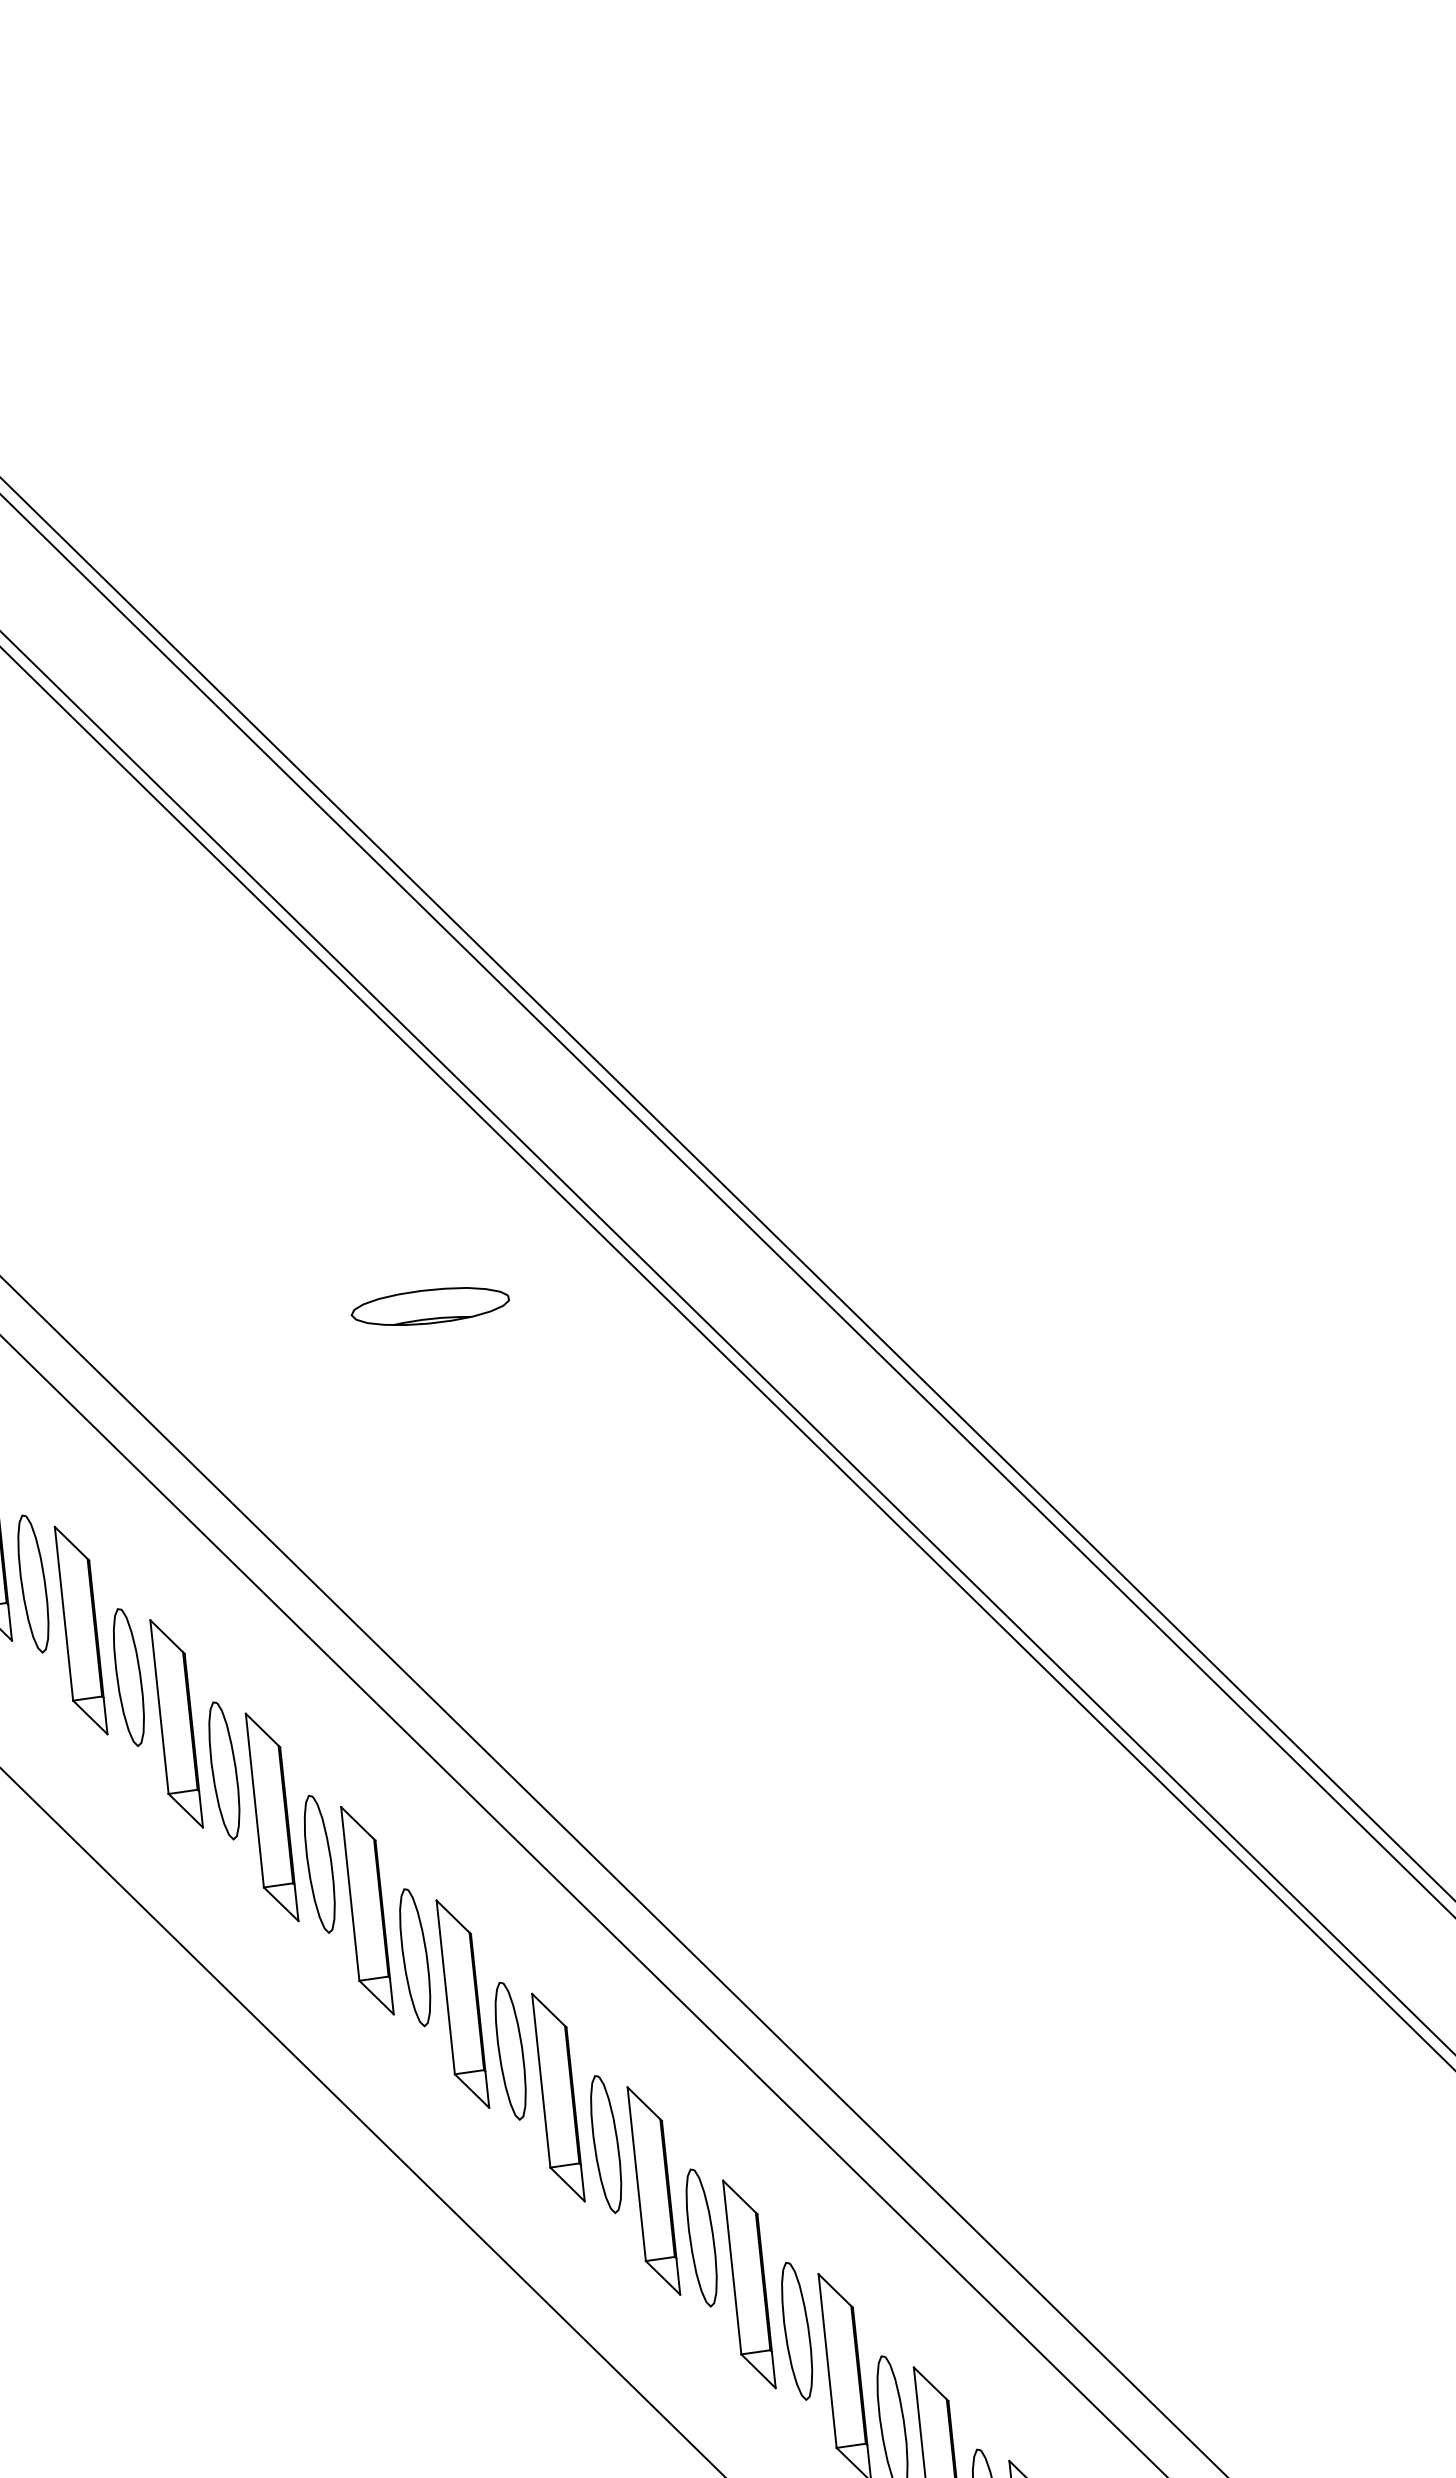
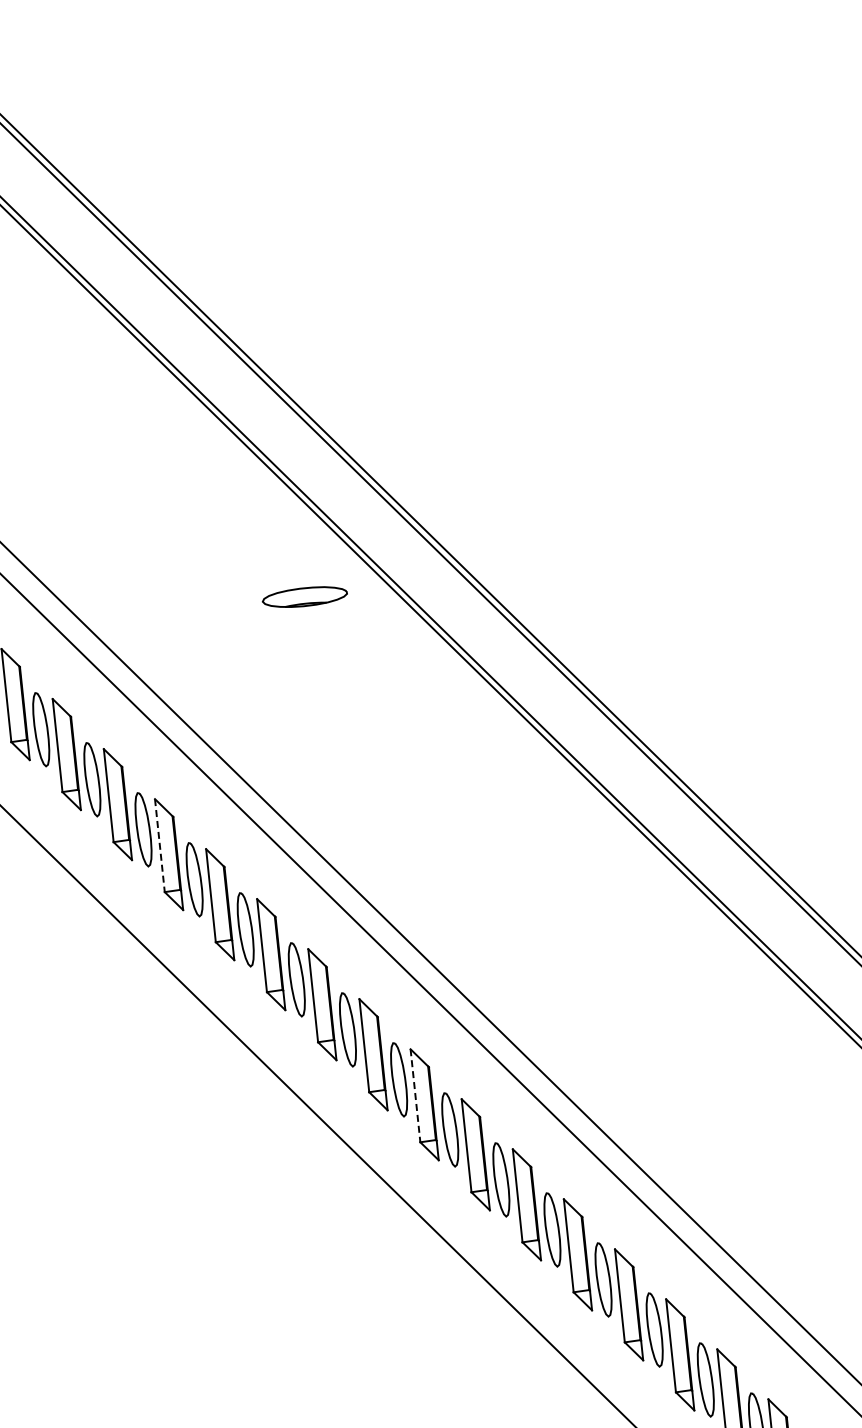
part: (429, 1305) -> (304, 596), moved
line: (158, 1706) -> (159, 845), solid -> dashed
line: (636, 2173) -> (415, 1095), solid -> dashed

